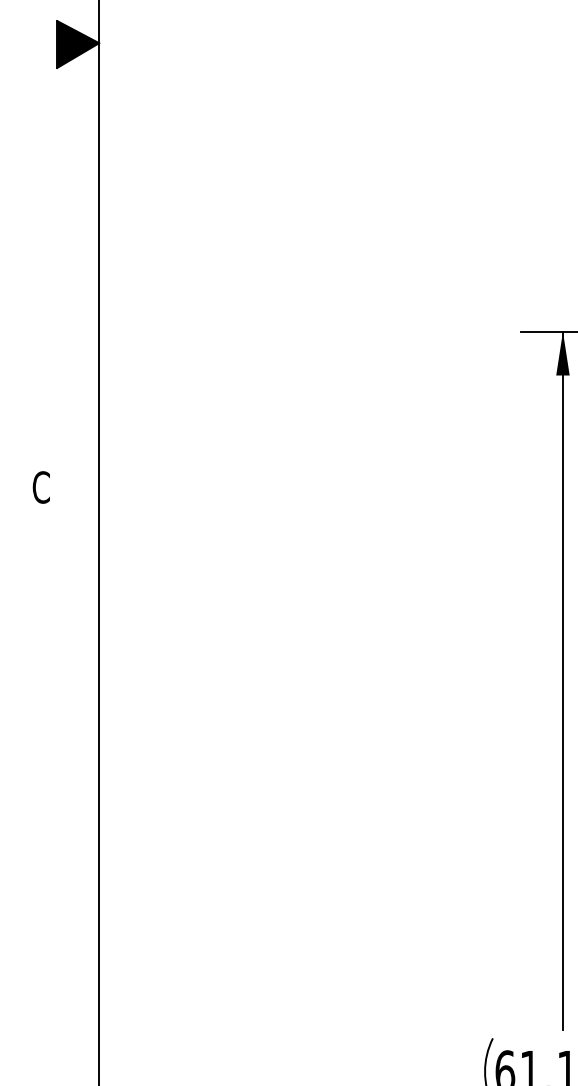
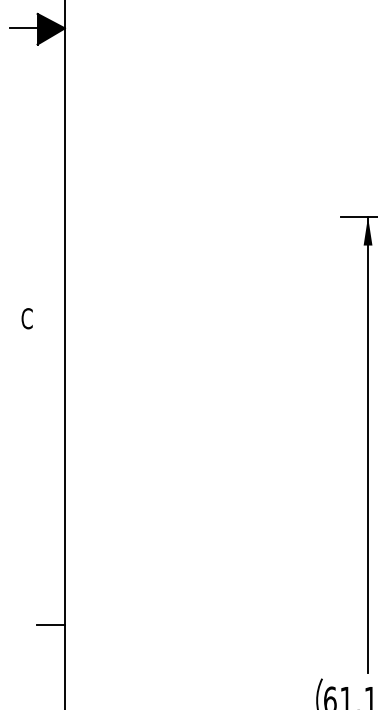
line: (35, 43) -> (23, 28), added
line: (77, 955) -> (50, 624), added

